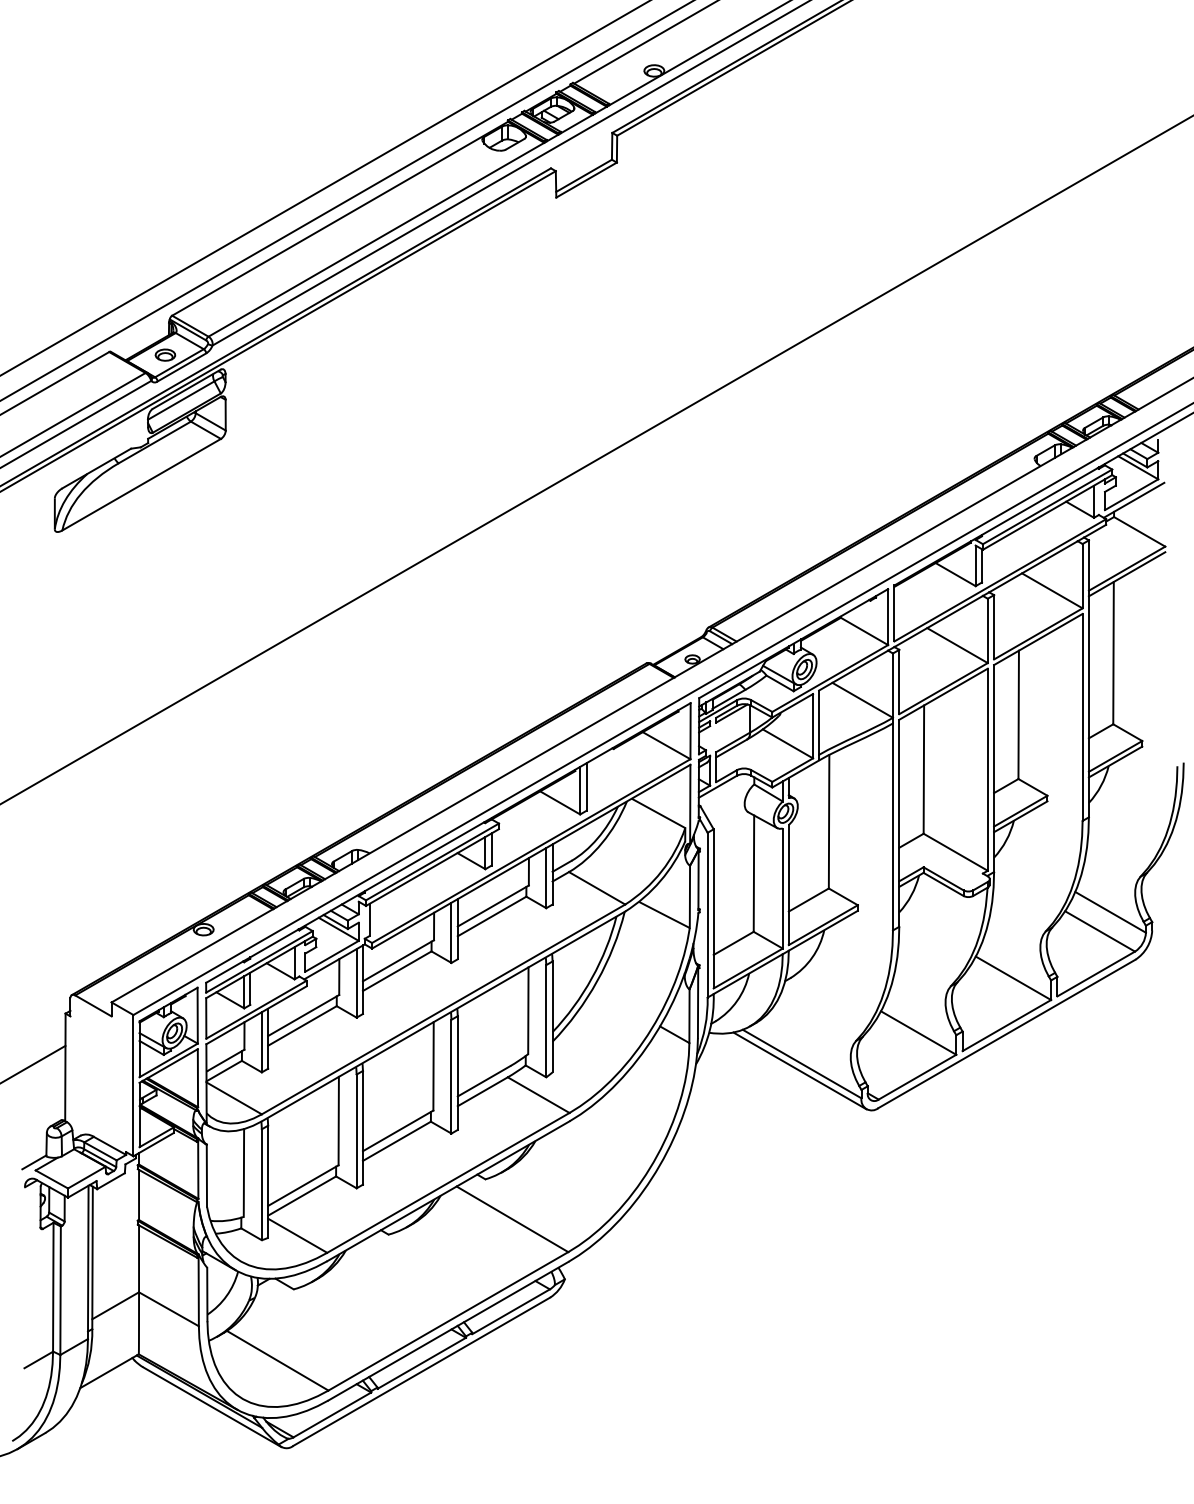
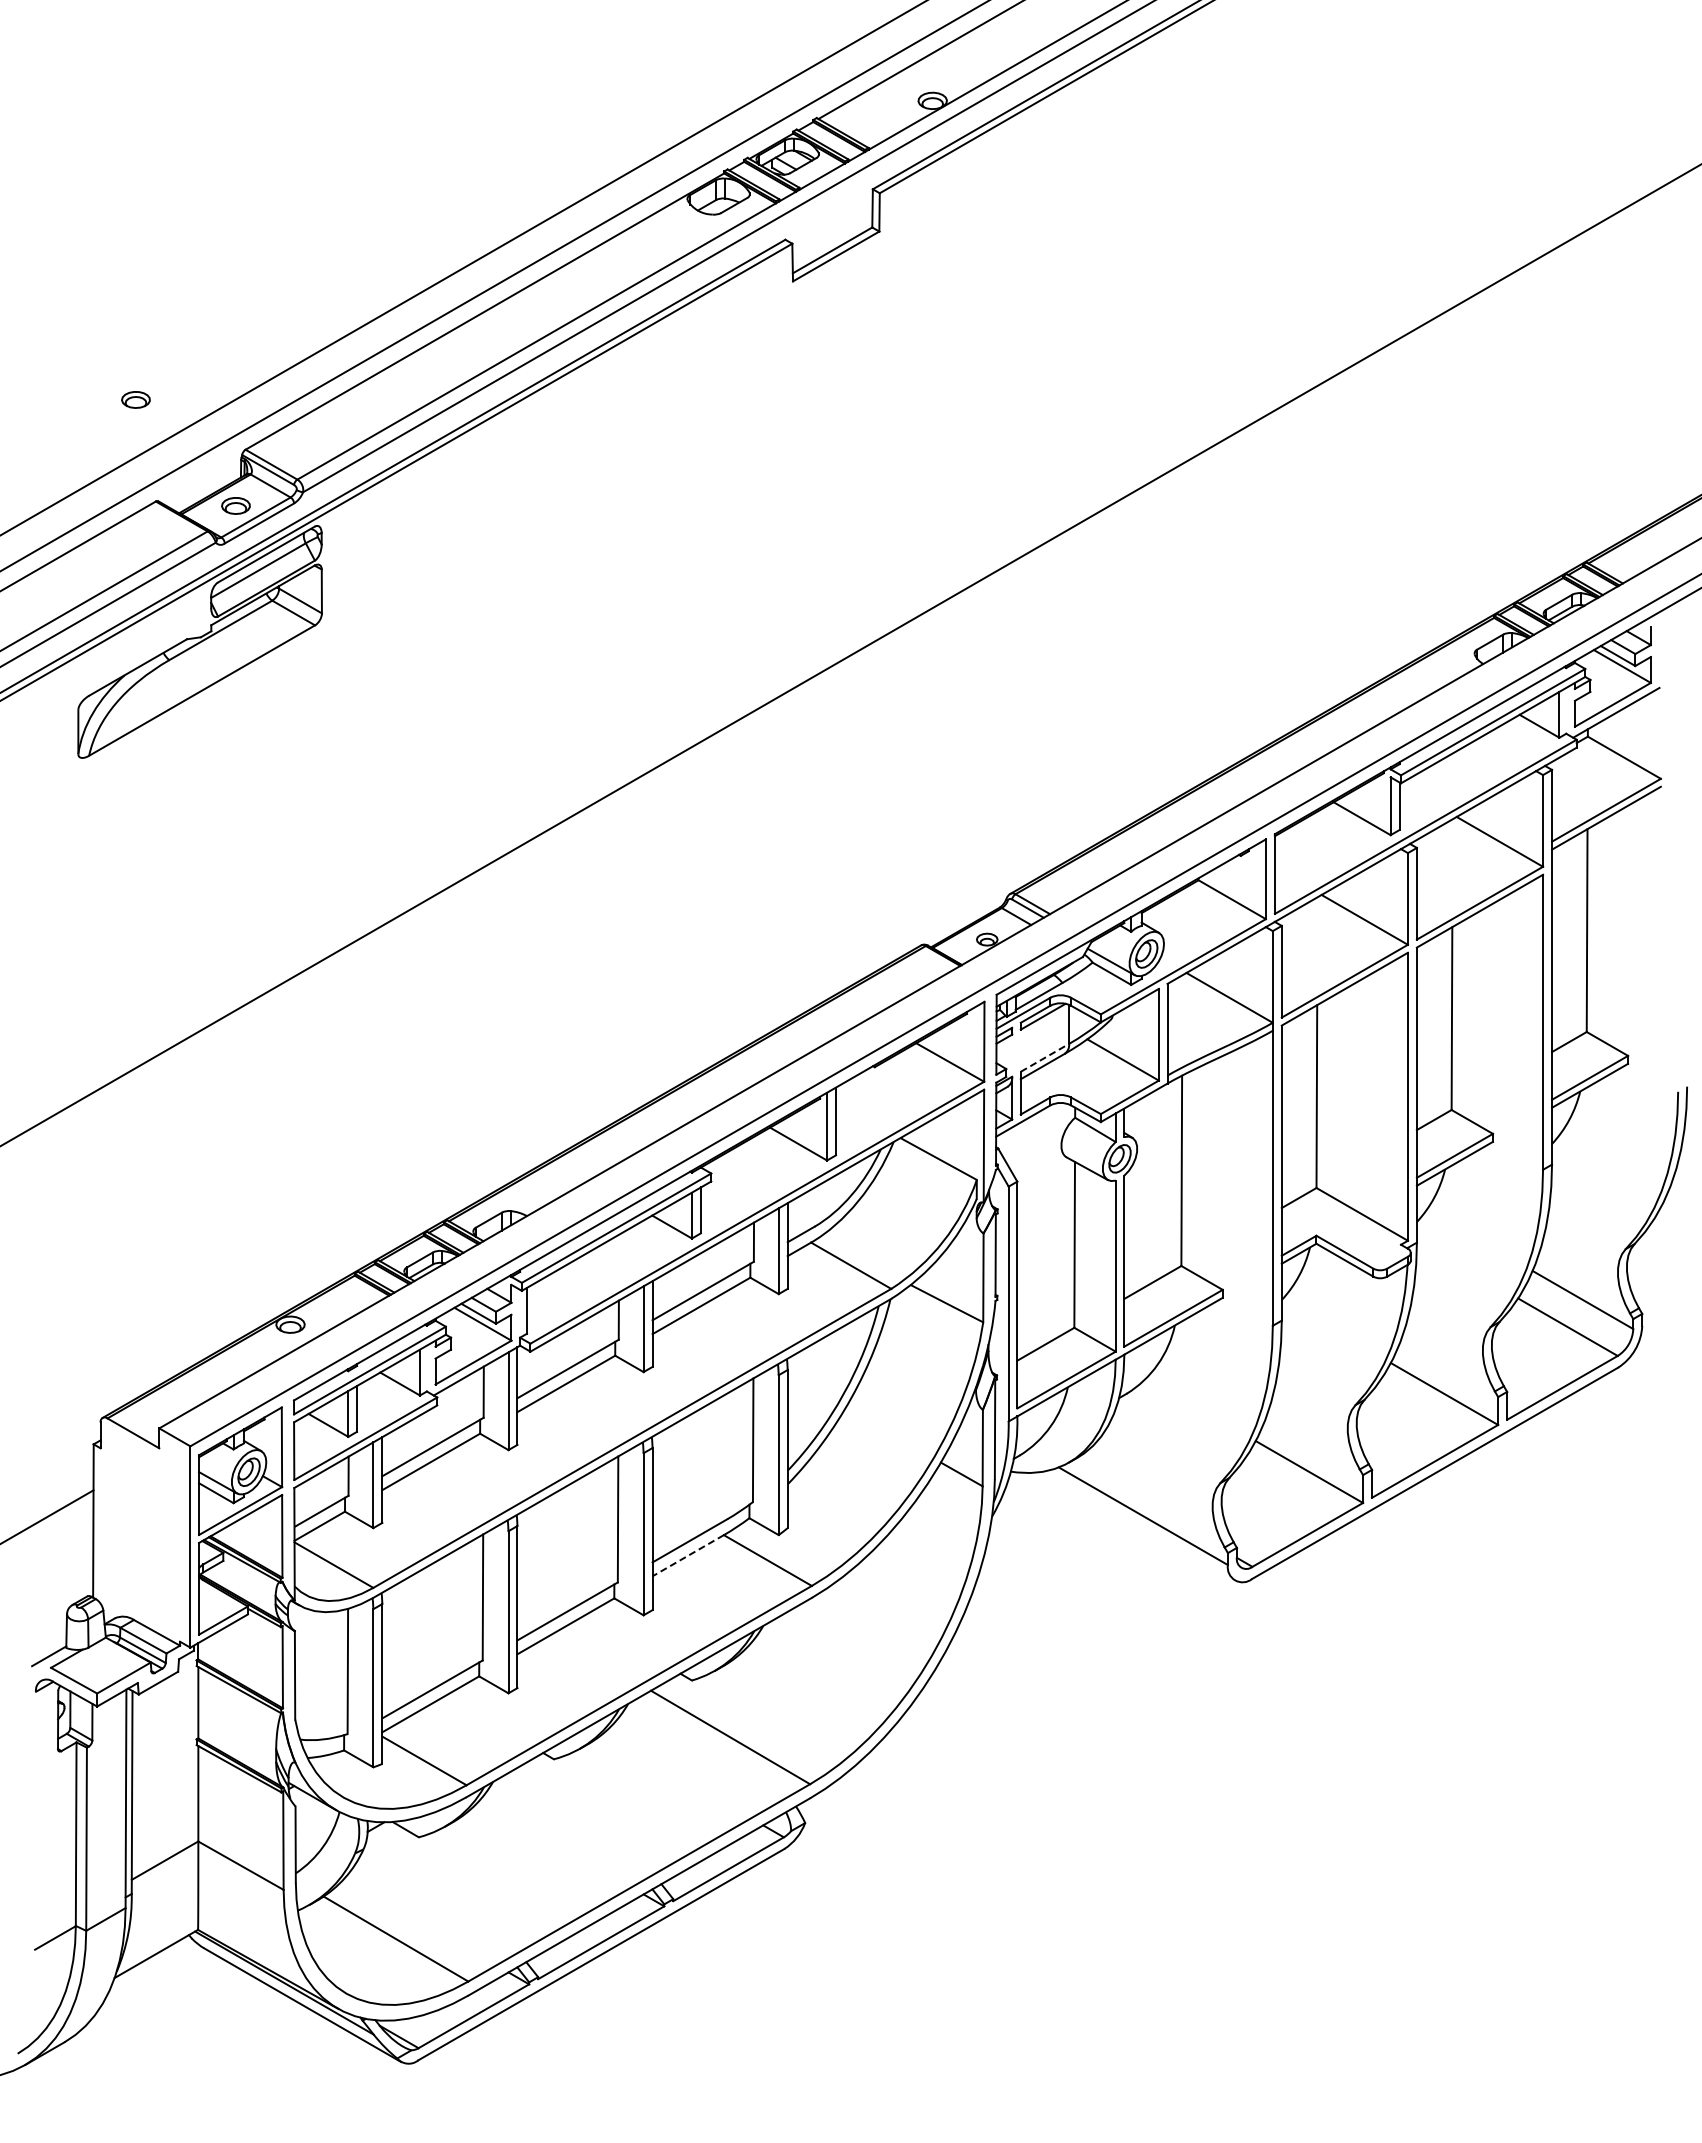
part: (94, 280) -> (135, 399), added
line: (732, 742) -> (1044, 1057), solid -> dashed
line: (800, 1070) -> (1140, 1525), removed
line: (482, 1091) -> (687, 1555), solid -> dashed

